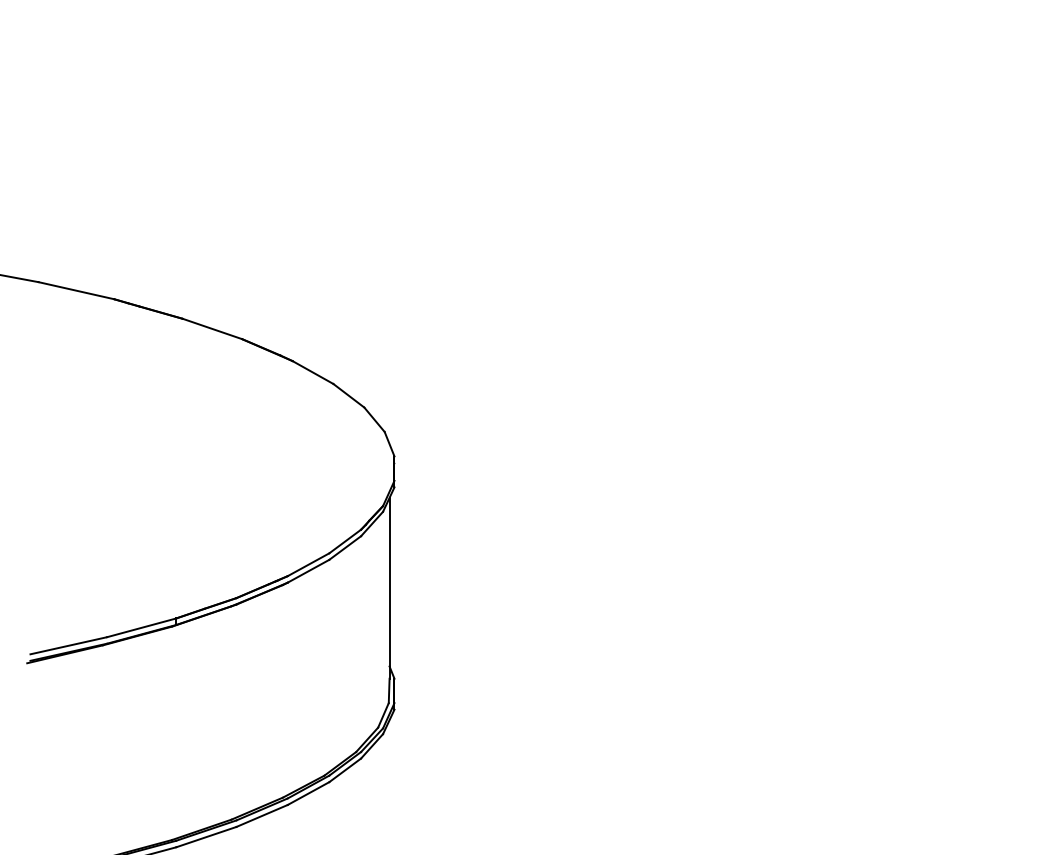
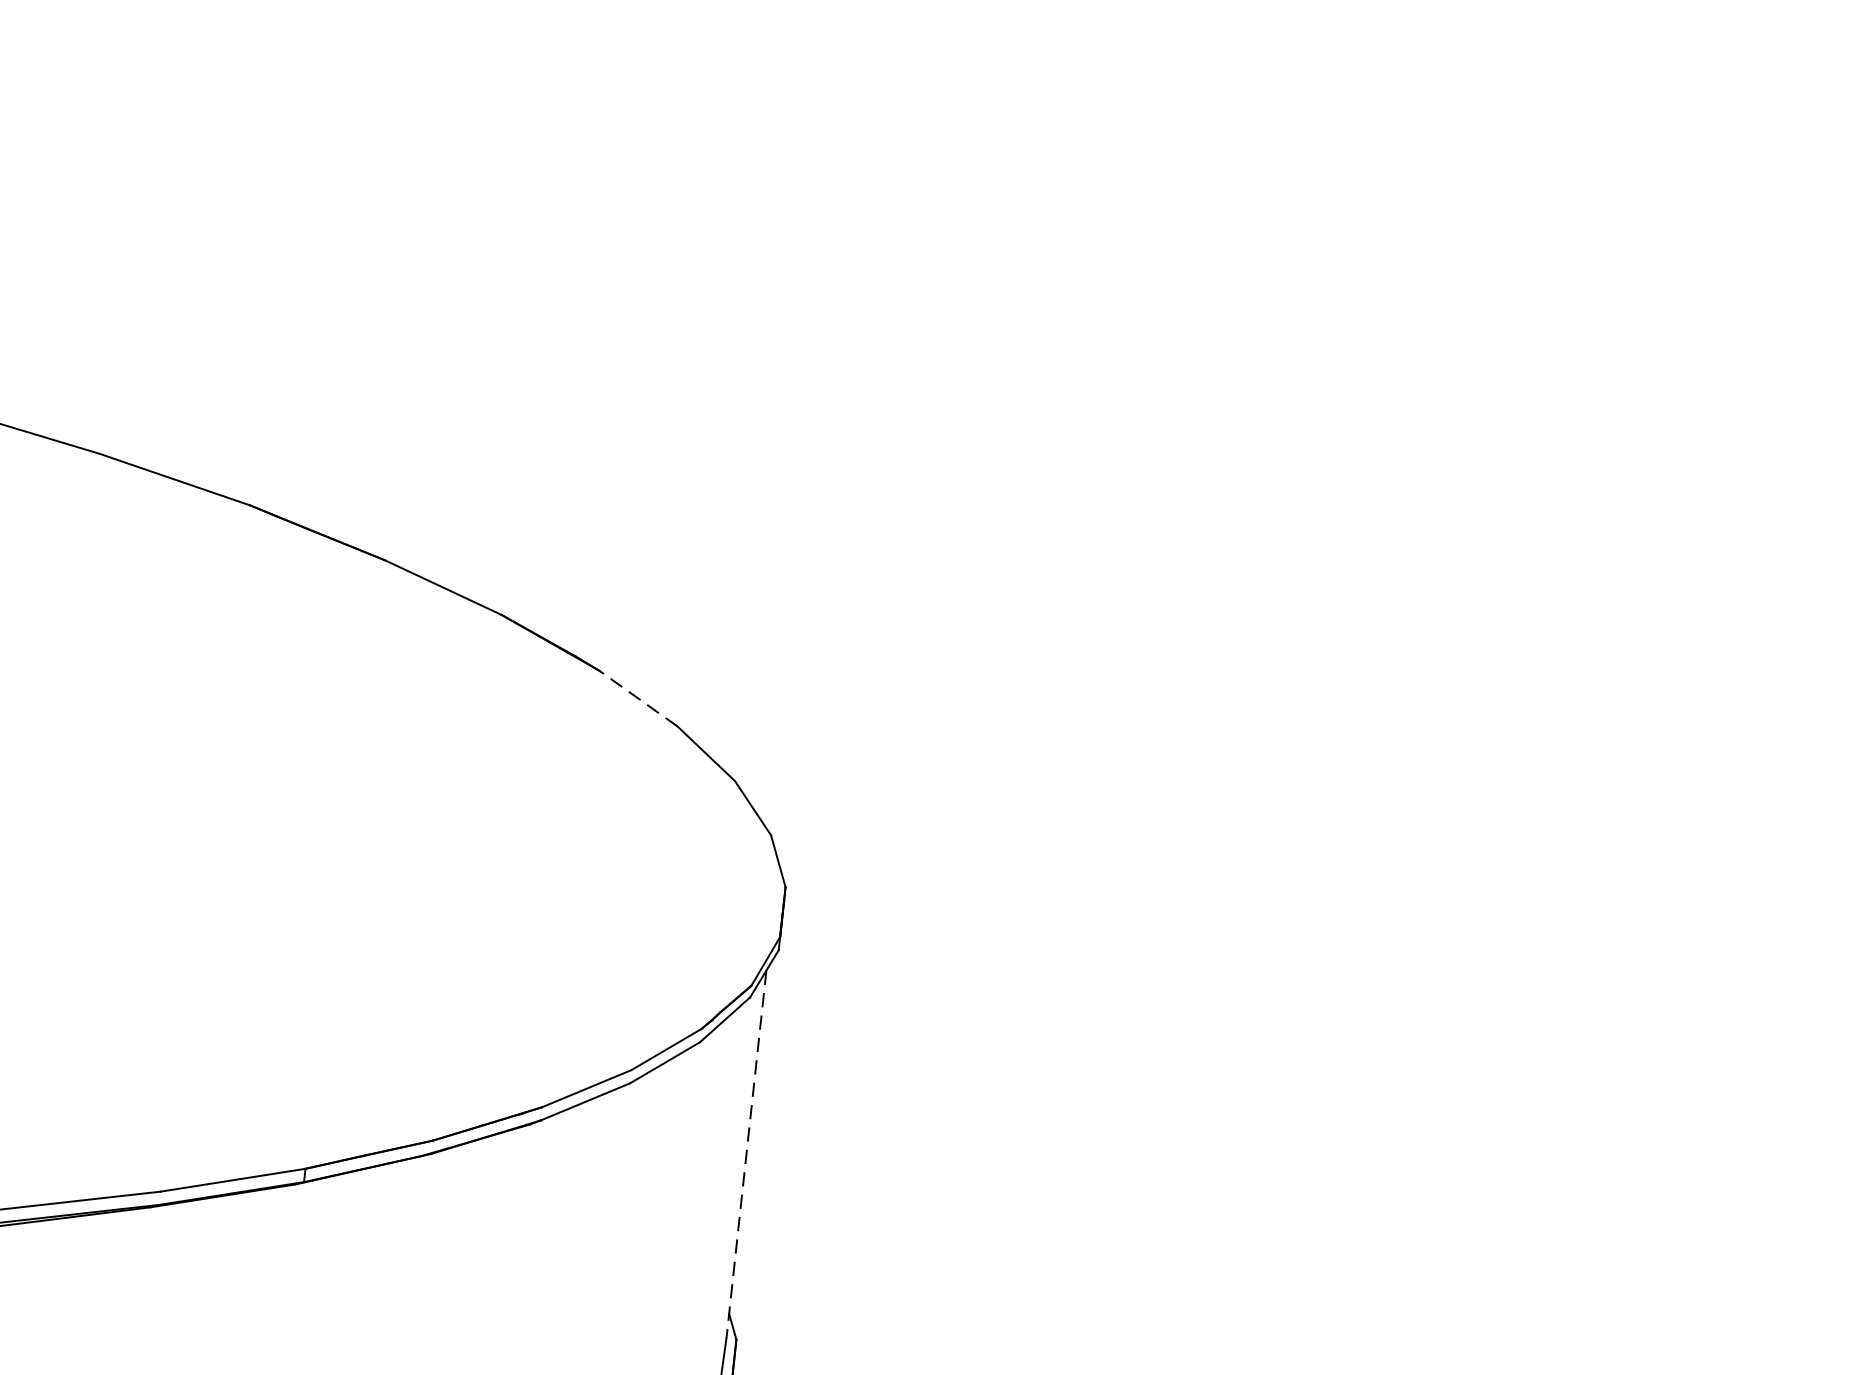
line: (312, 372) -> (637, 698), solid -> dashed
line: (389, 588) -> (746, 1154), solid -> dashed

